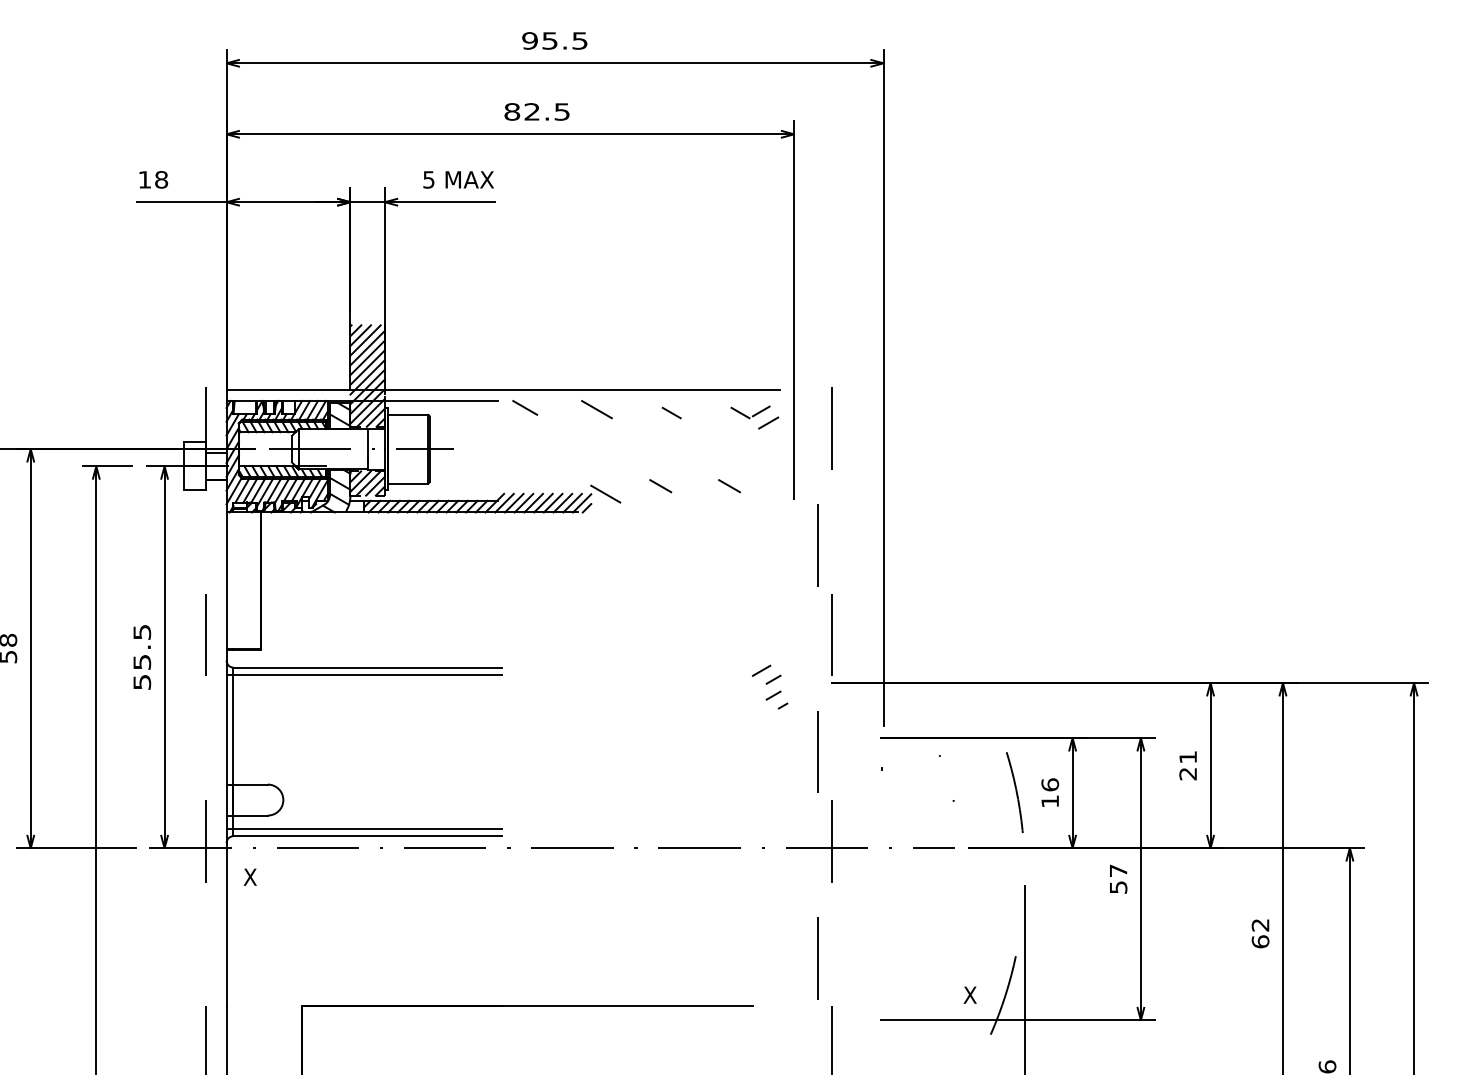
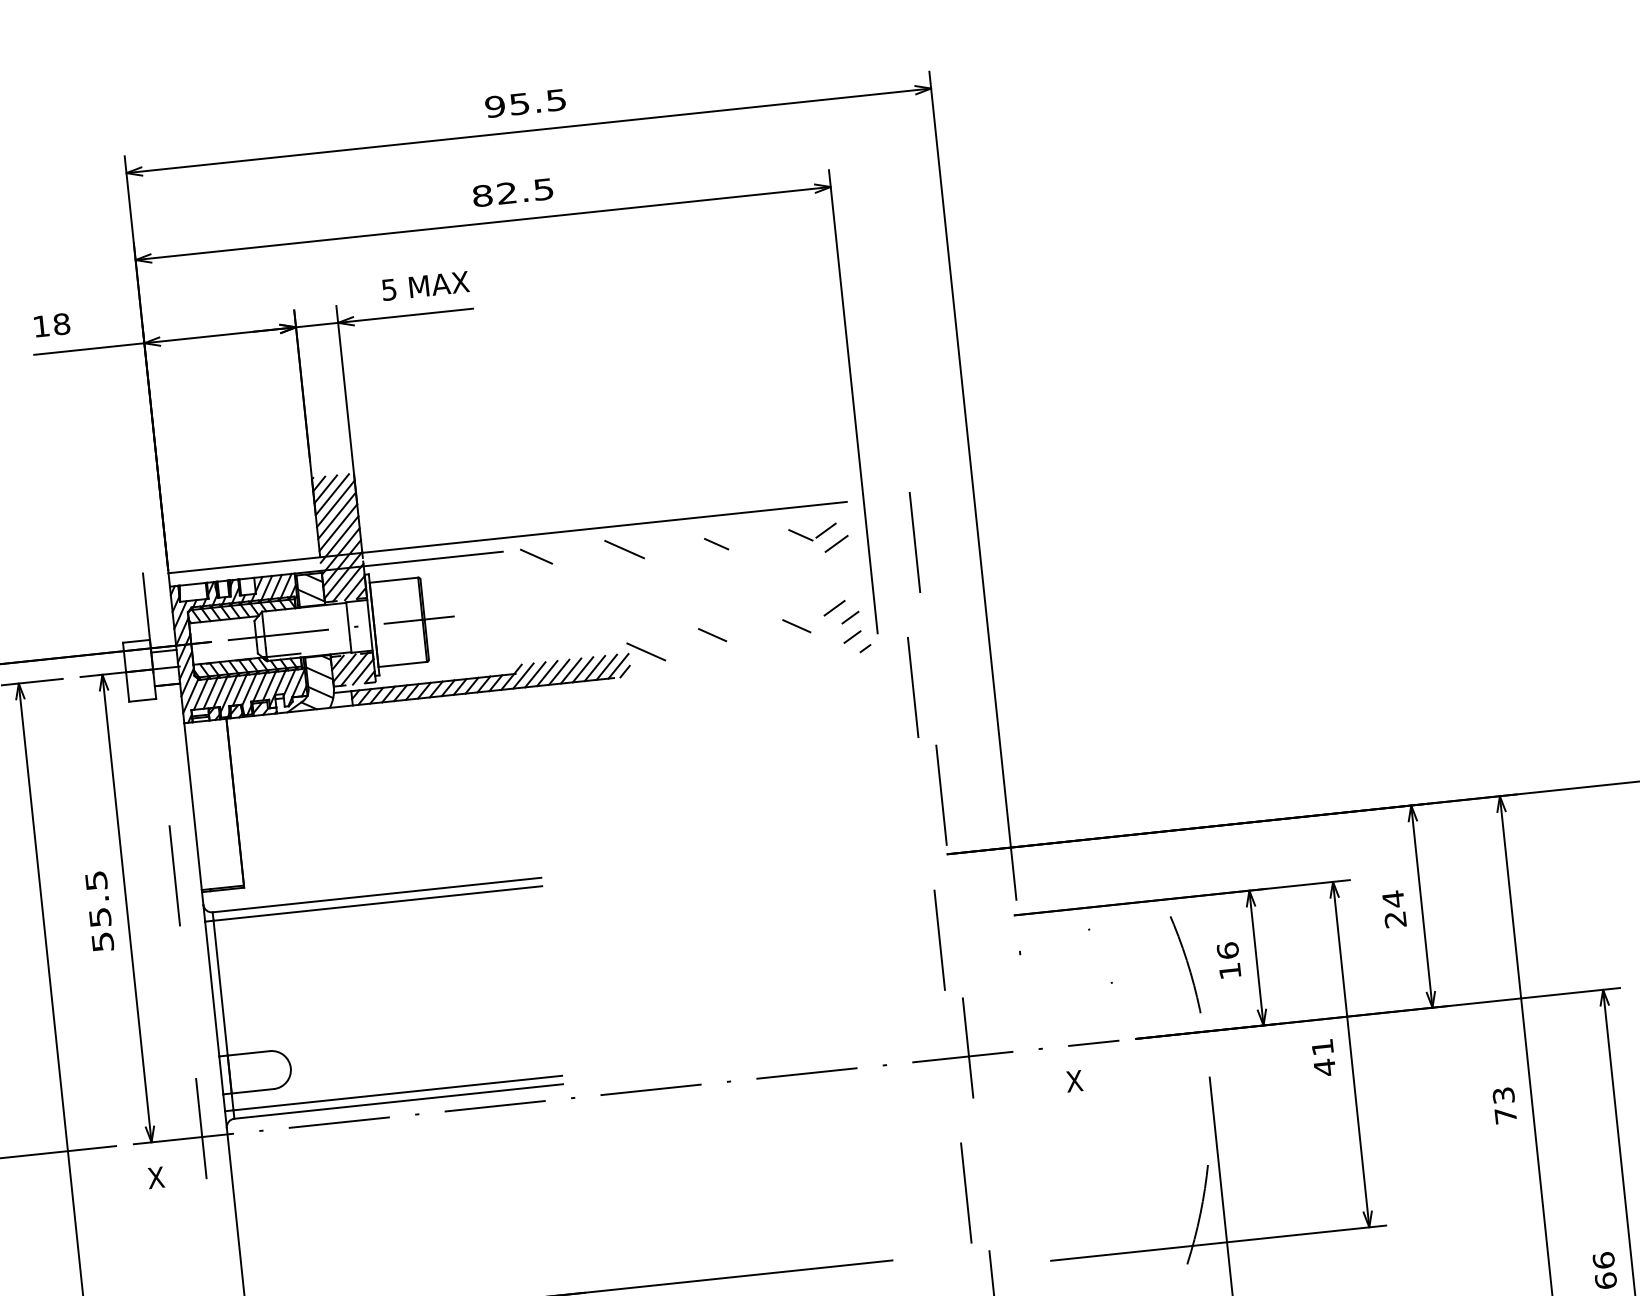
part: (769, 686) -> (846, 626), moved
text: (1187, 757) -> (1392, 899), 21 -> 24
text: (249, 876) -> (155, 1177), moved
text: (1118, 879) -> (1323, 1057), 57 -> 41
text: (1260, 933) -> (1504, 1105), 62 -> 73
text: (969, 994) -> (1073, 1080), moved

